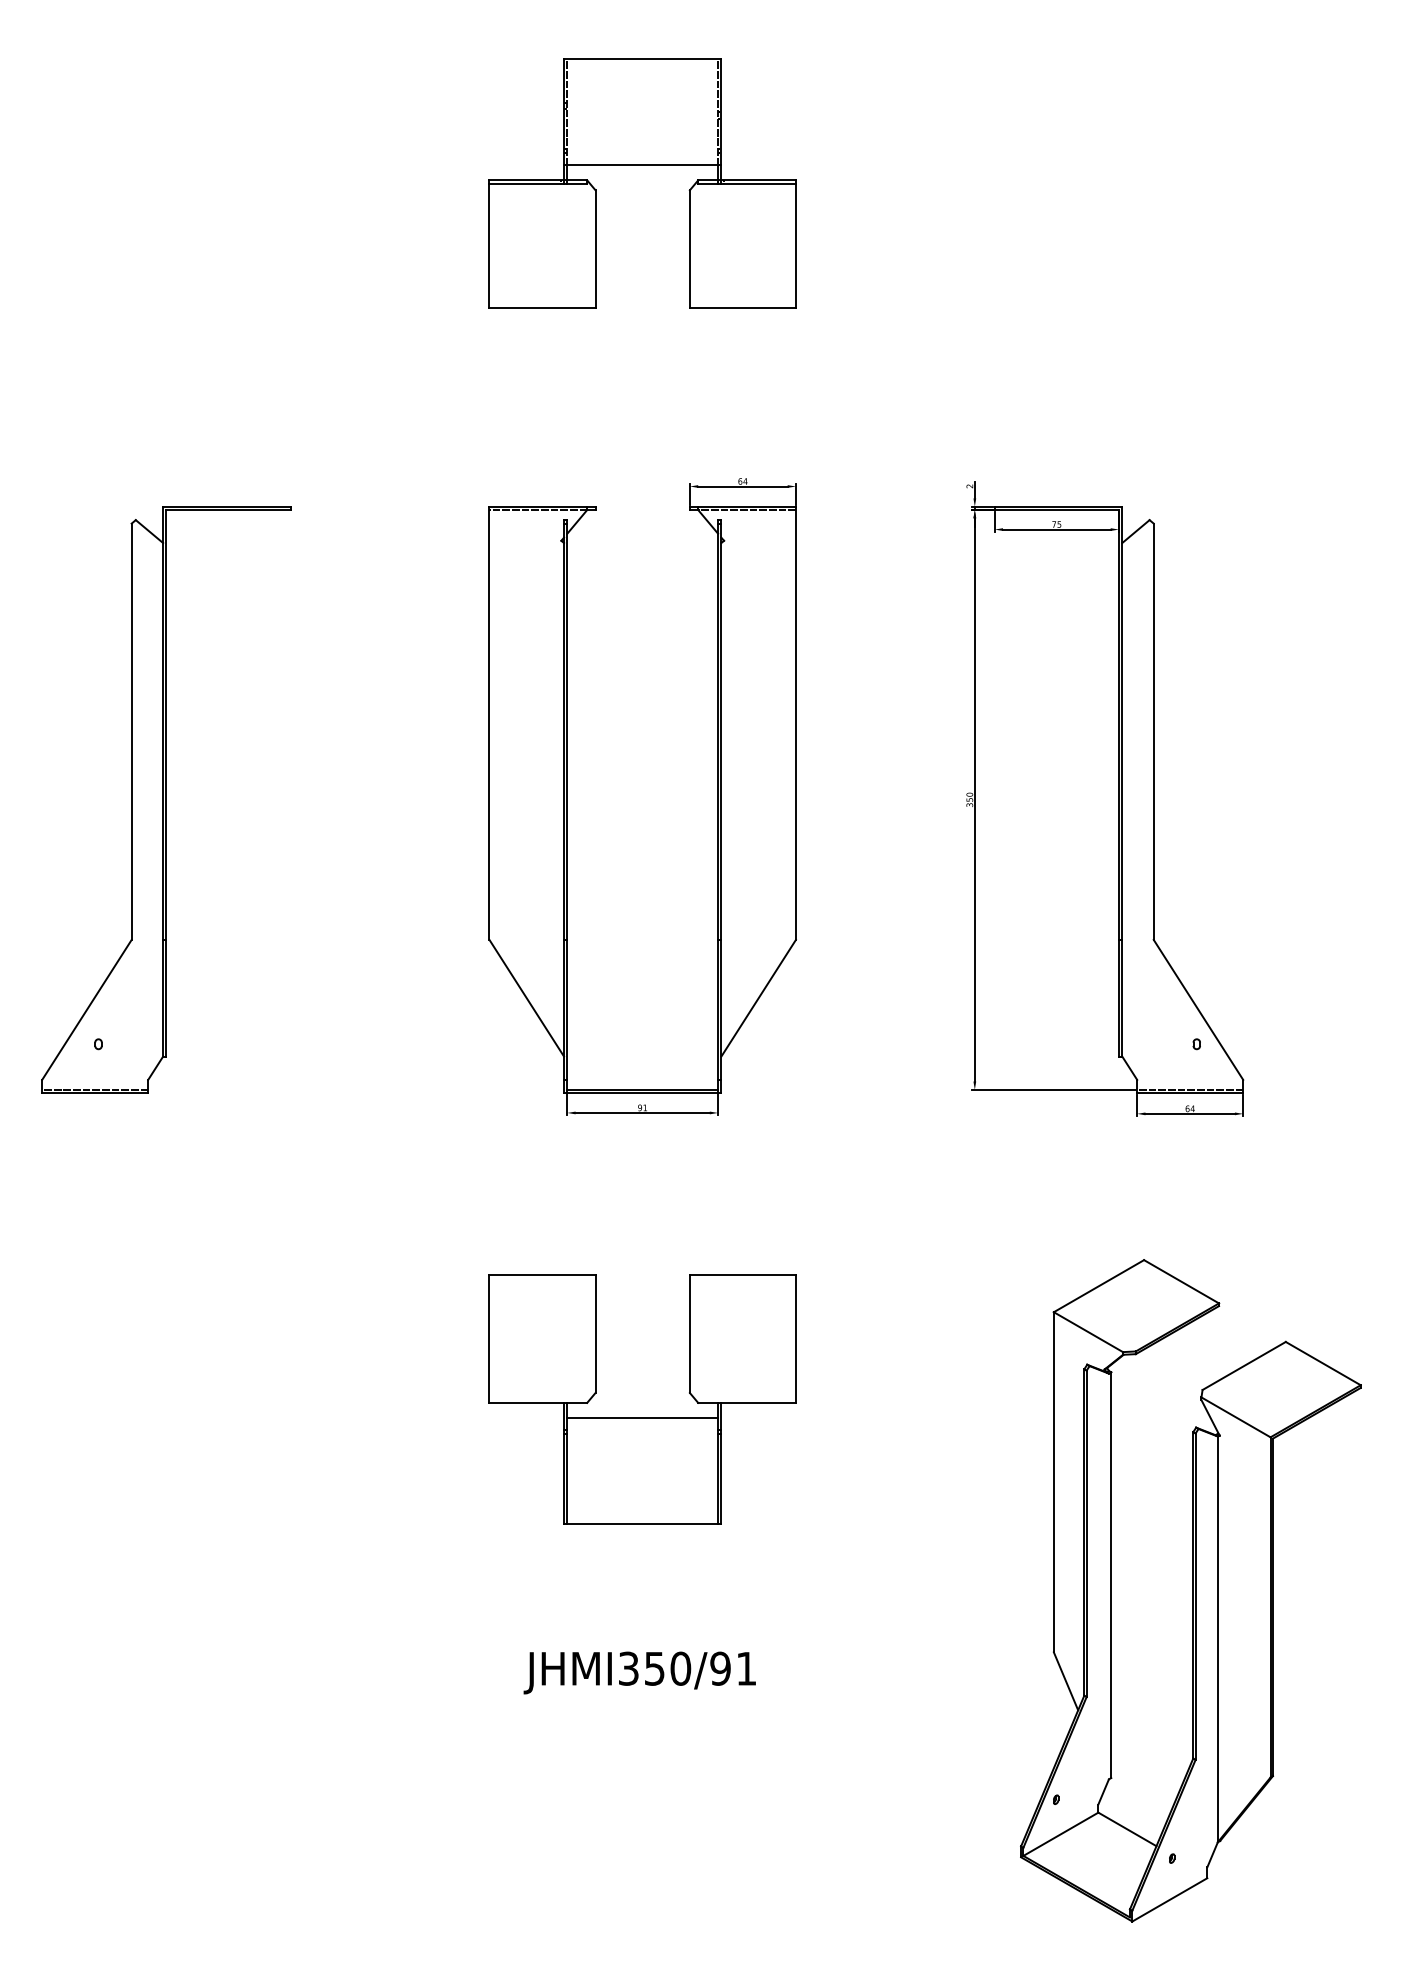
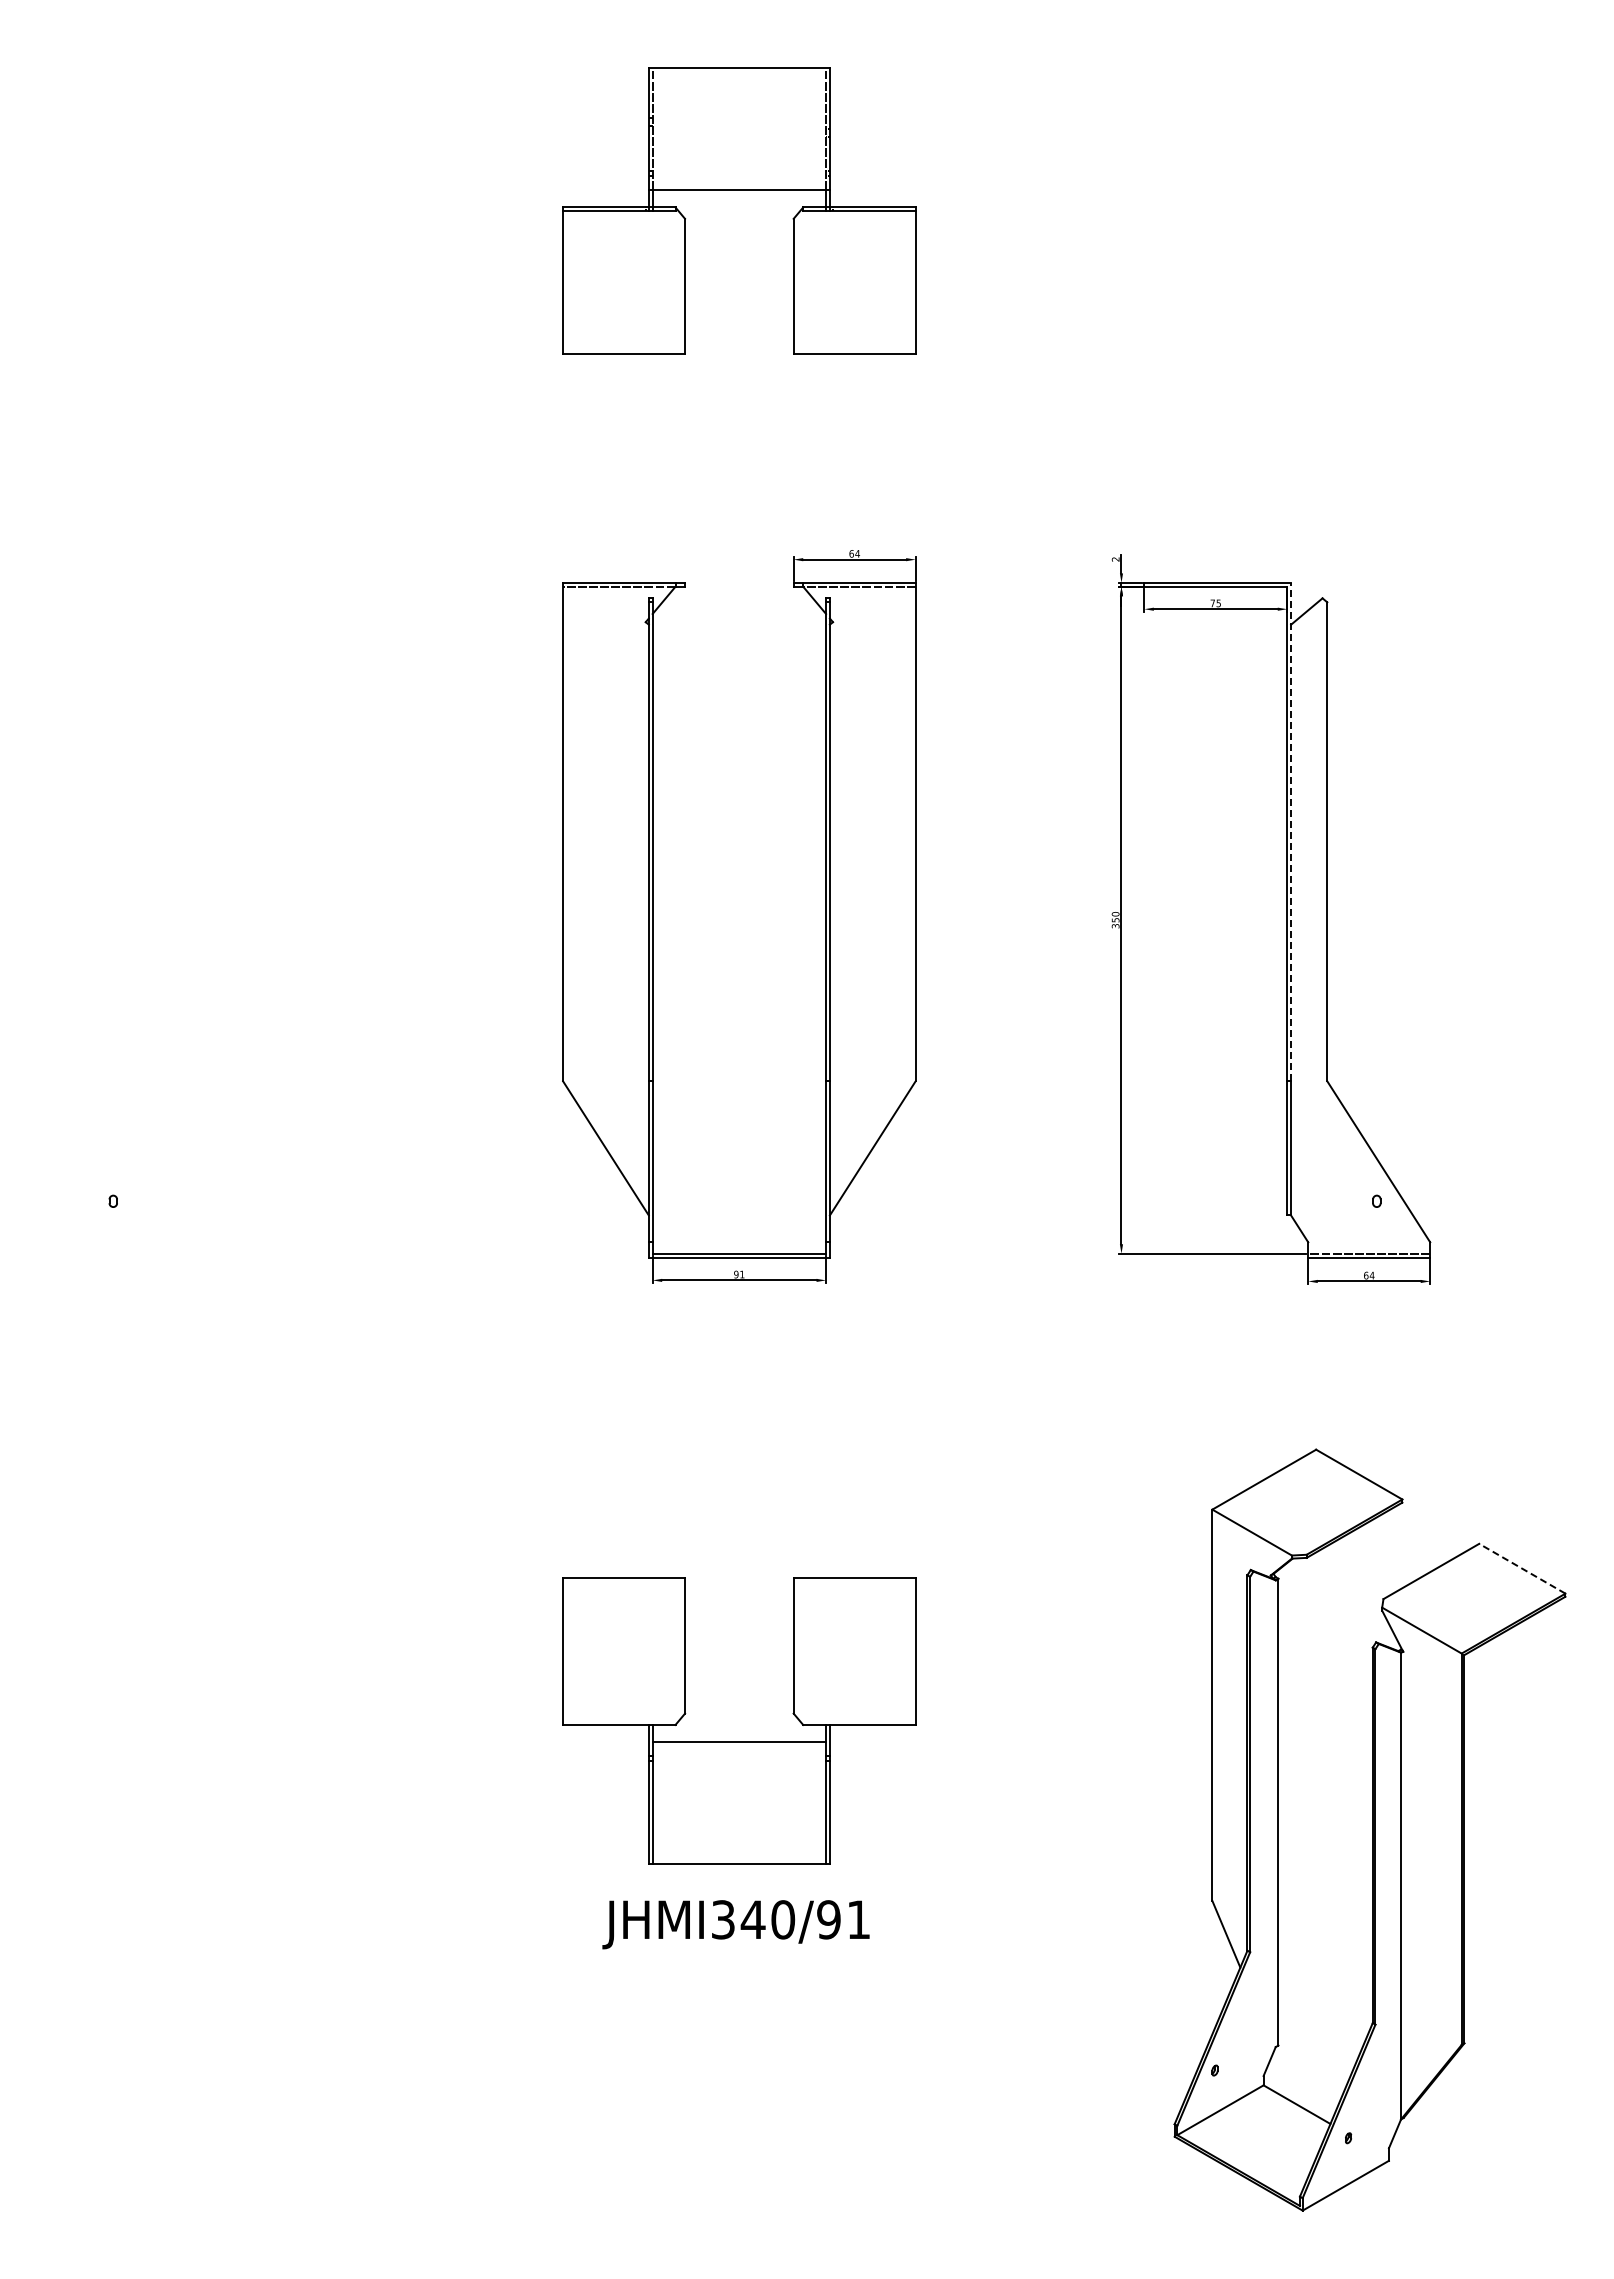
line: (1122, 722) -> (1291, 831), solid -> dashed
part: (165, 800) -> (190, 920), removed
line: (1323, 1363) -> (1522, 1568), solid -> dashed
part: (642, 1417) -> (739, 1741), moved
text: (654, 1668) -> (752, 1919), JHMI350/91 -> JHMI340/91

